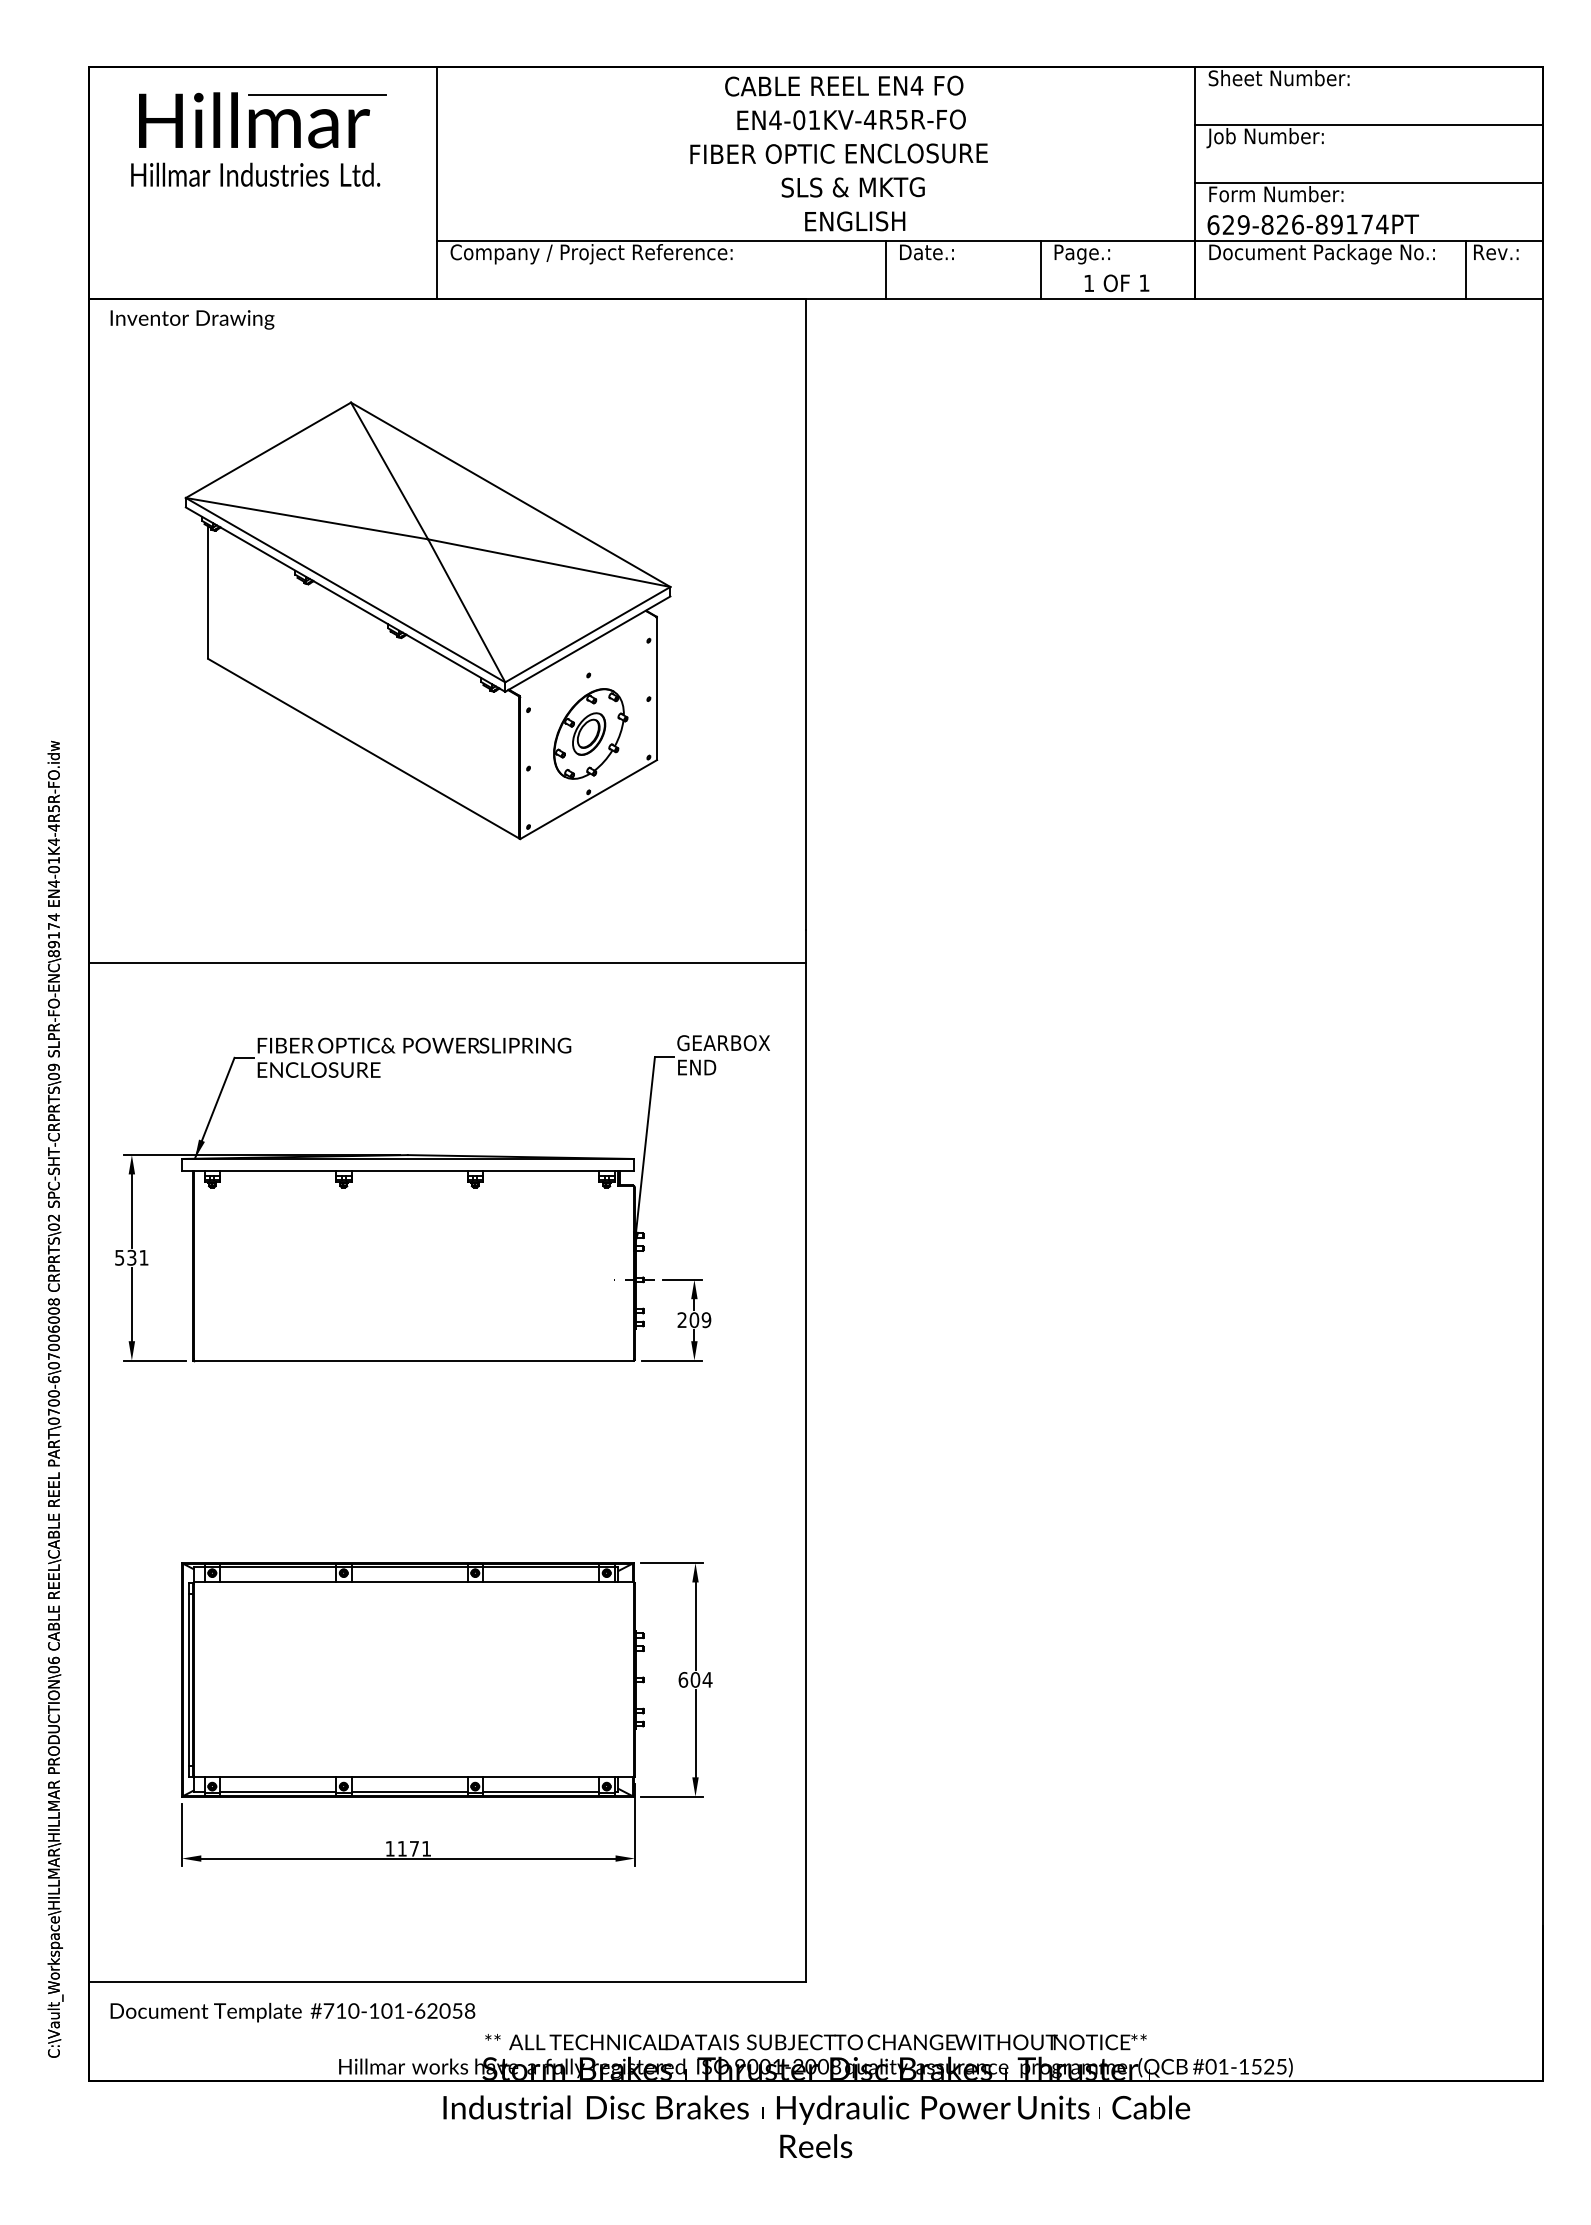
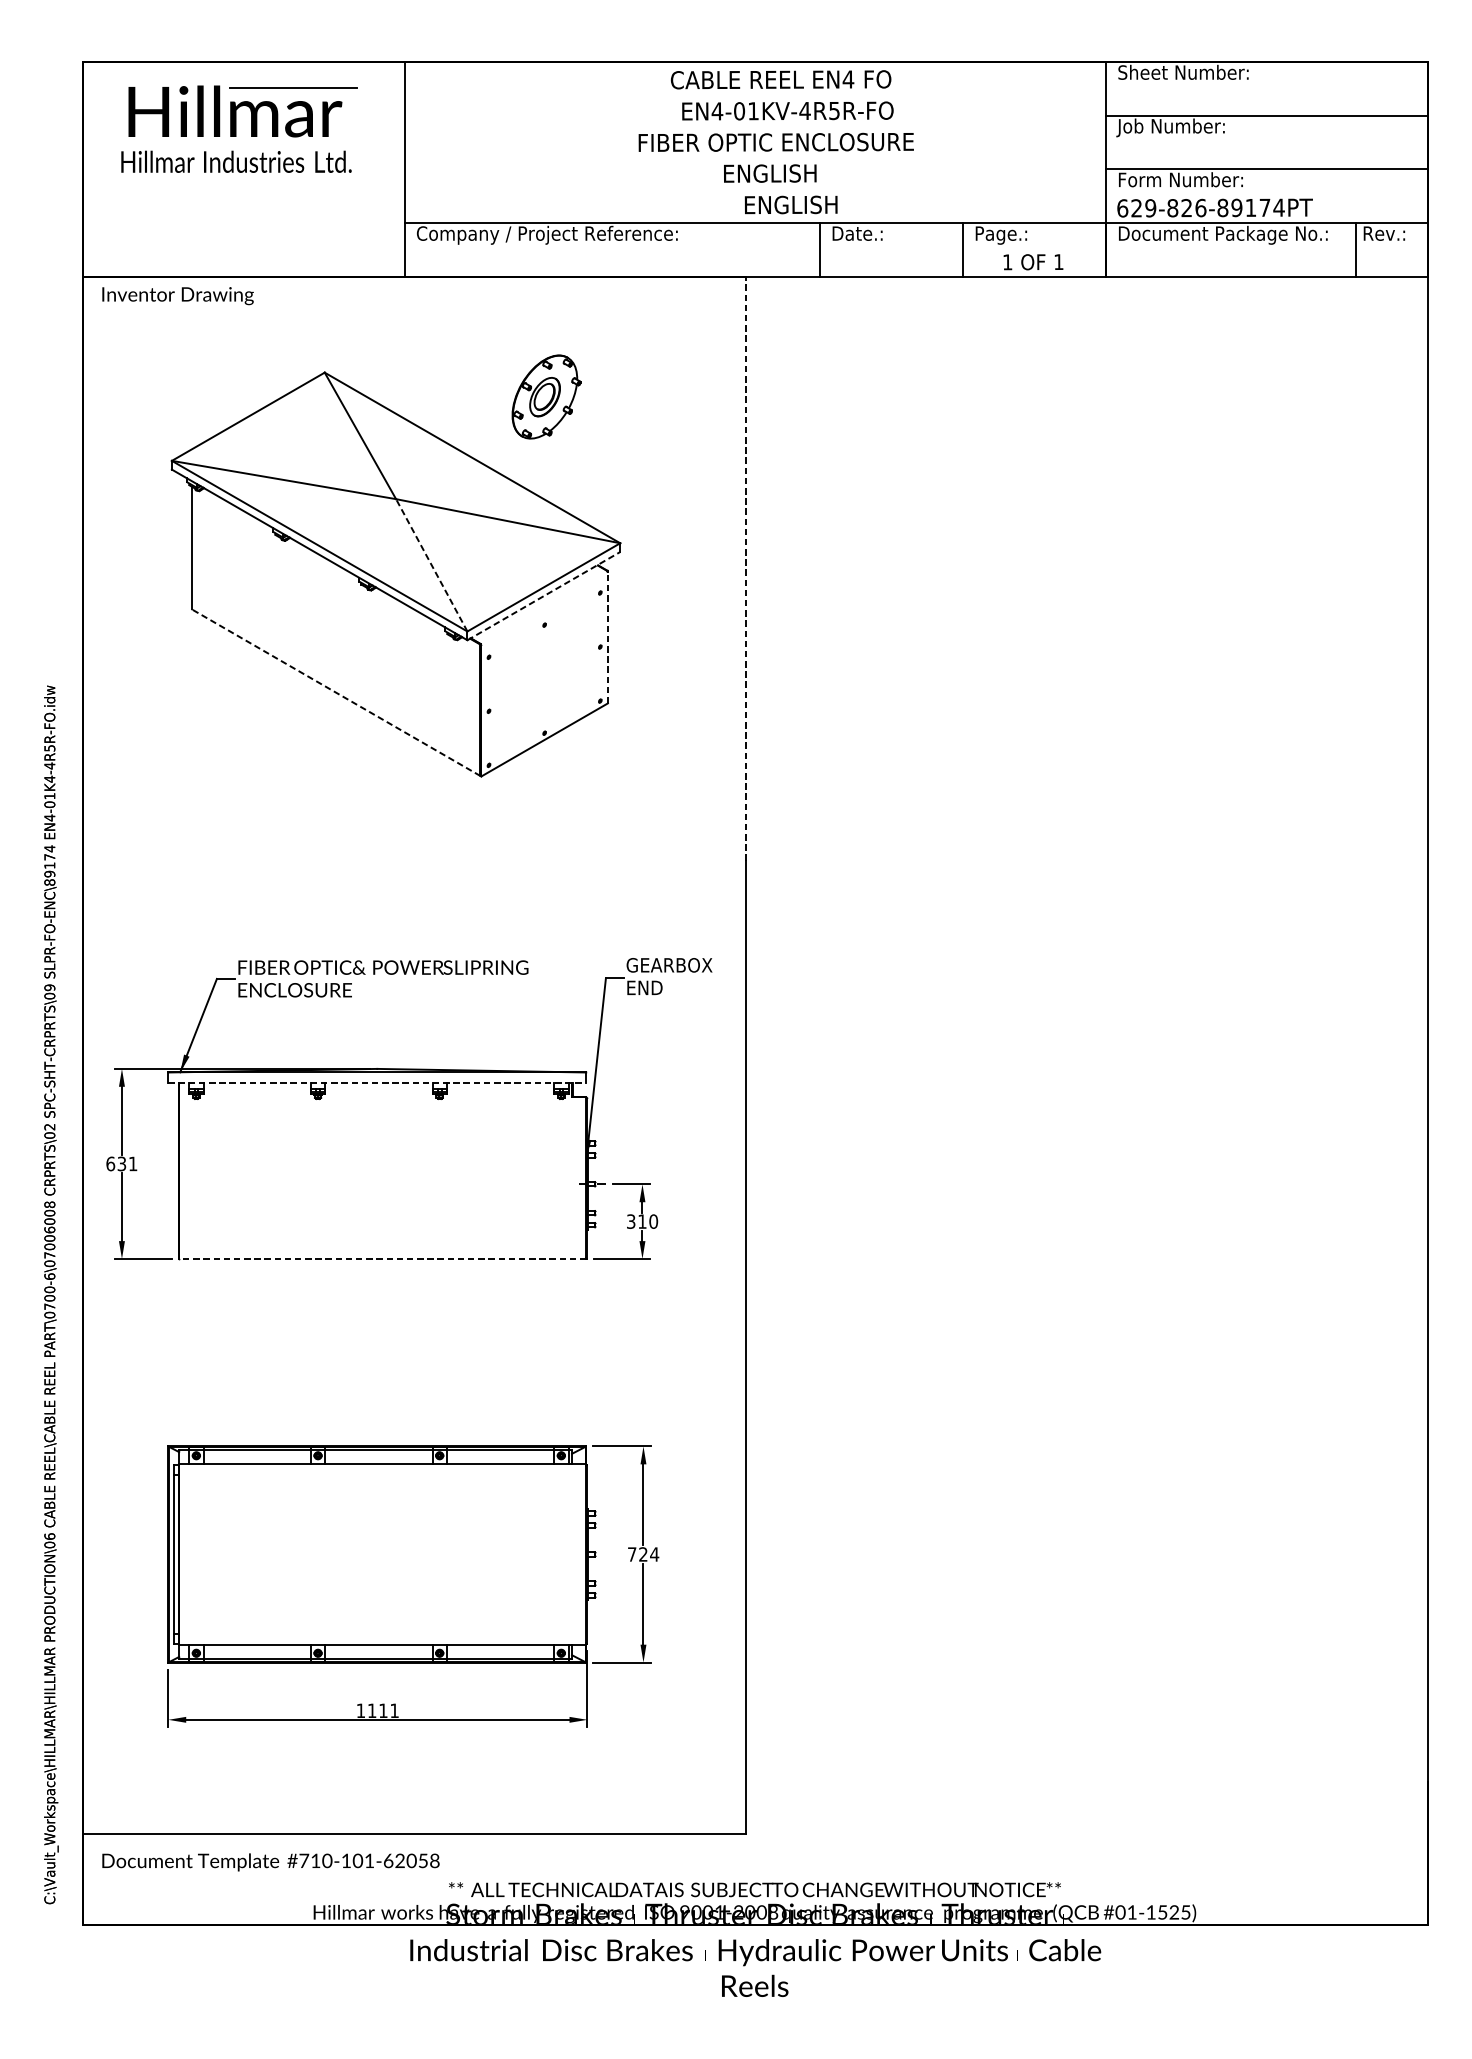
text: (852, 187) -> (788, 173), SLS & MKTG -> ENGLISH
line: (466, 610) -> (431, 564), solid -> dashed
line: (806, 614) -> (746, 568), solid -> dashed
line: (588, 643) -> (544, 595), solid -> dashed
line: (657, 689) -> (608, 638), solid -> dashed
part: (590, 733) -> (546, 396), moved
line: (363, 748) -> (336, 692), solid -> dashed
line: (447, 962) -> (413, 890), removed
line: (407, 1170) -> (376, 1083), solid -> dashed
text: (119, 1257) -> (110, 1163), 531 -> 631
text: (694, 1320) -> (642, 1221), 209 -> 310
line: (413, 1360) -> (382, 1258), solid -> dashed
text: (689, 1679) -> (637, 1554), 604 -> 724
text: (414, 1848) -> (383, 1710), 1171 -> 1111

